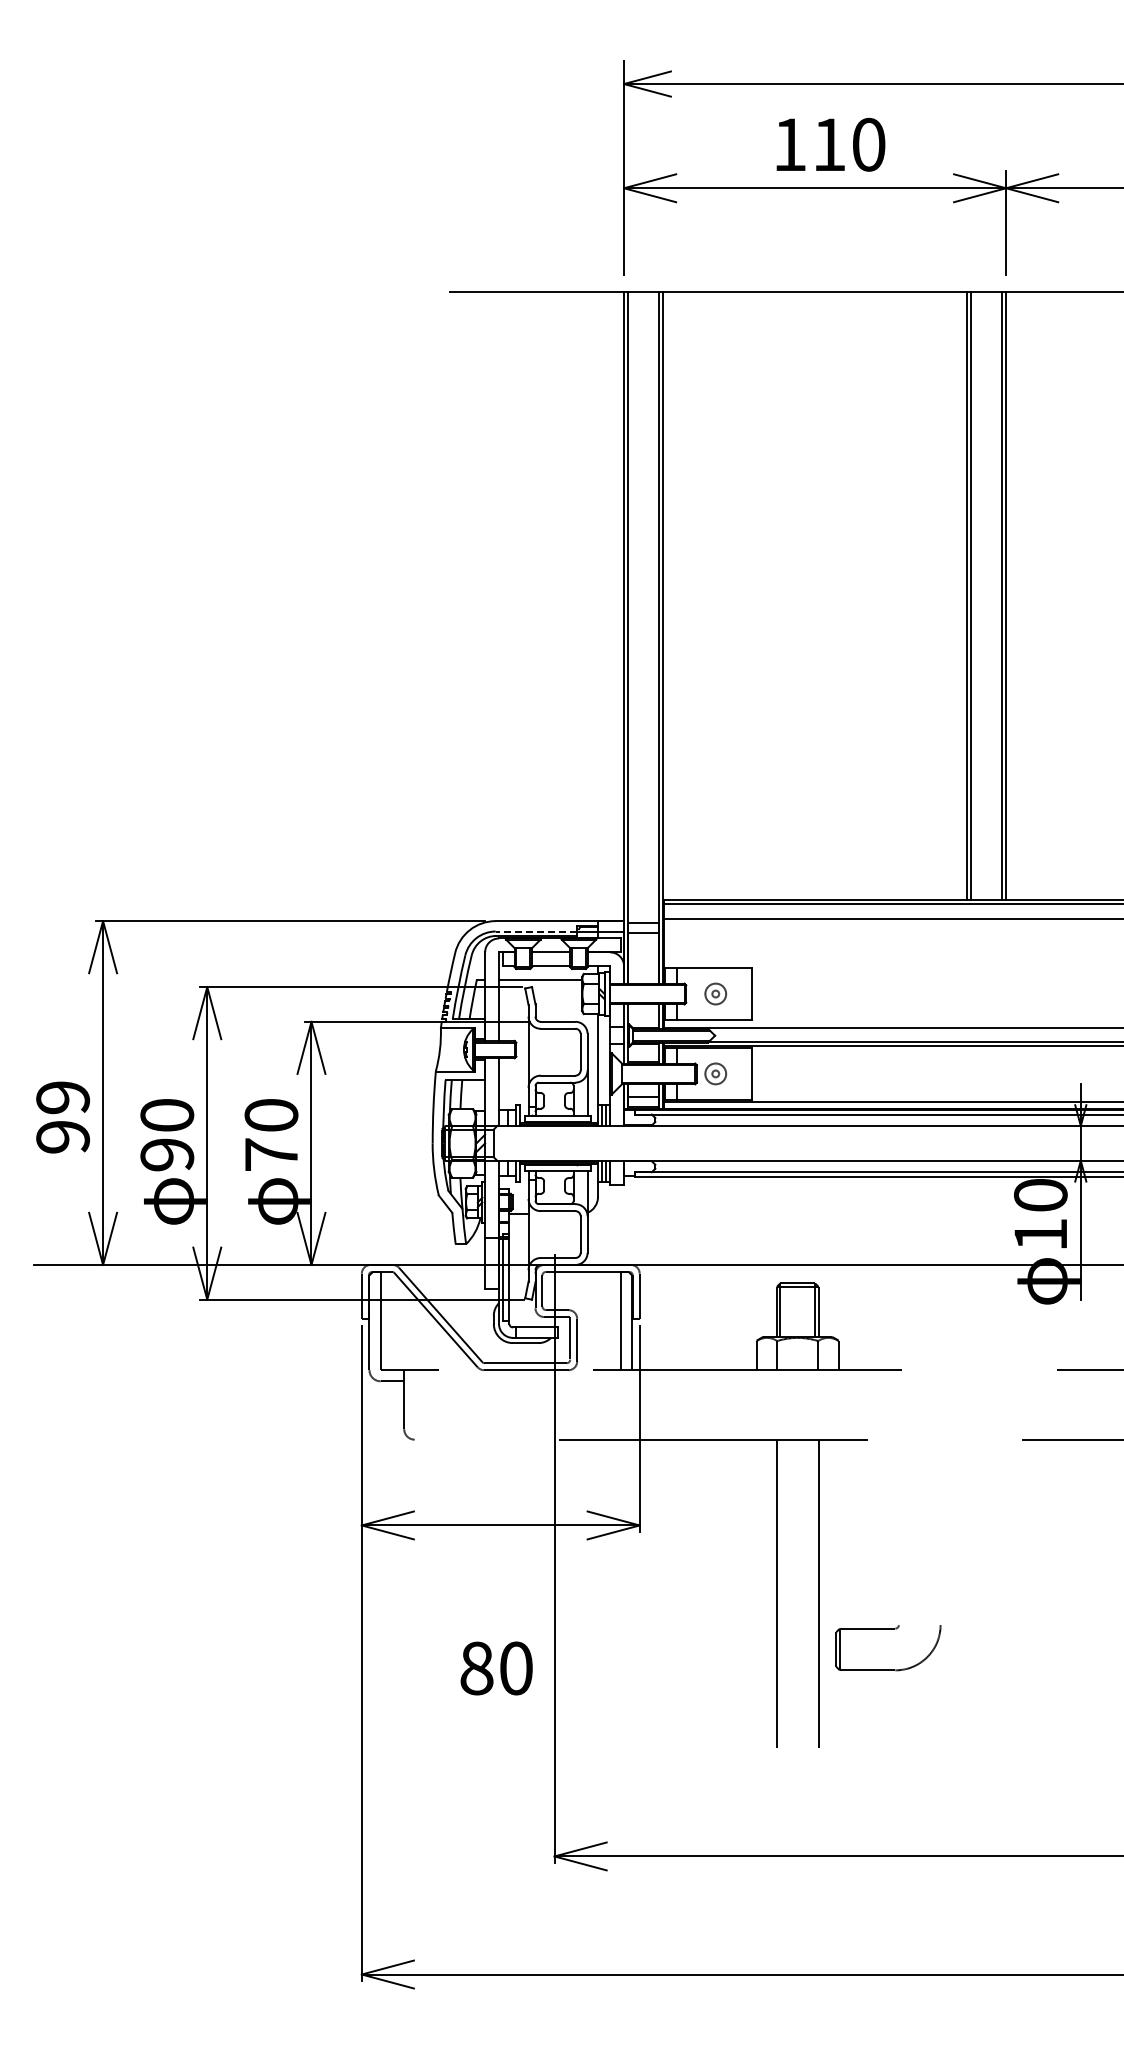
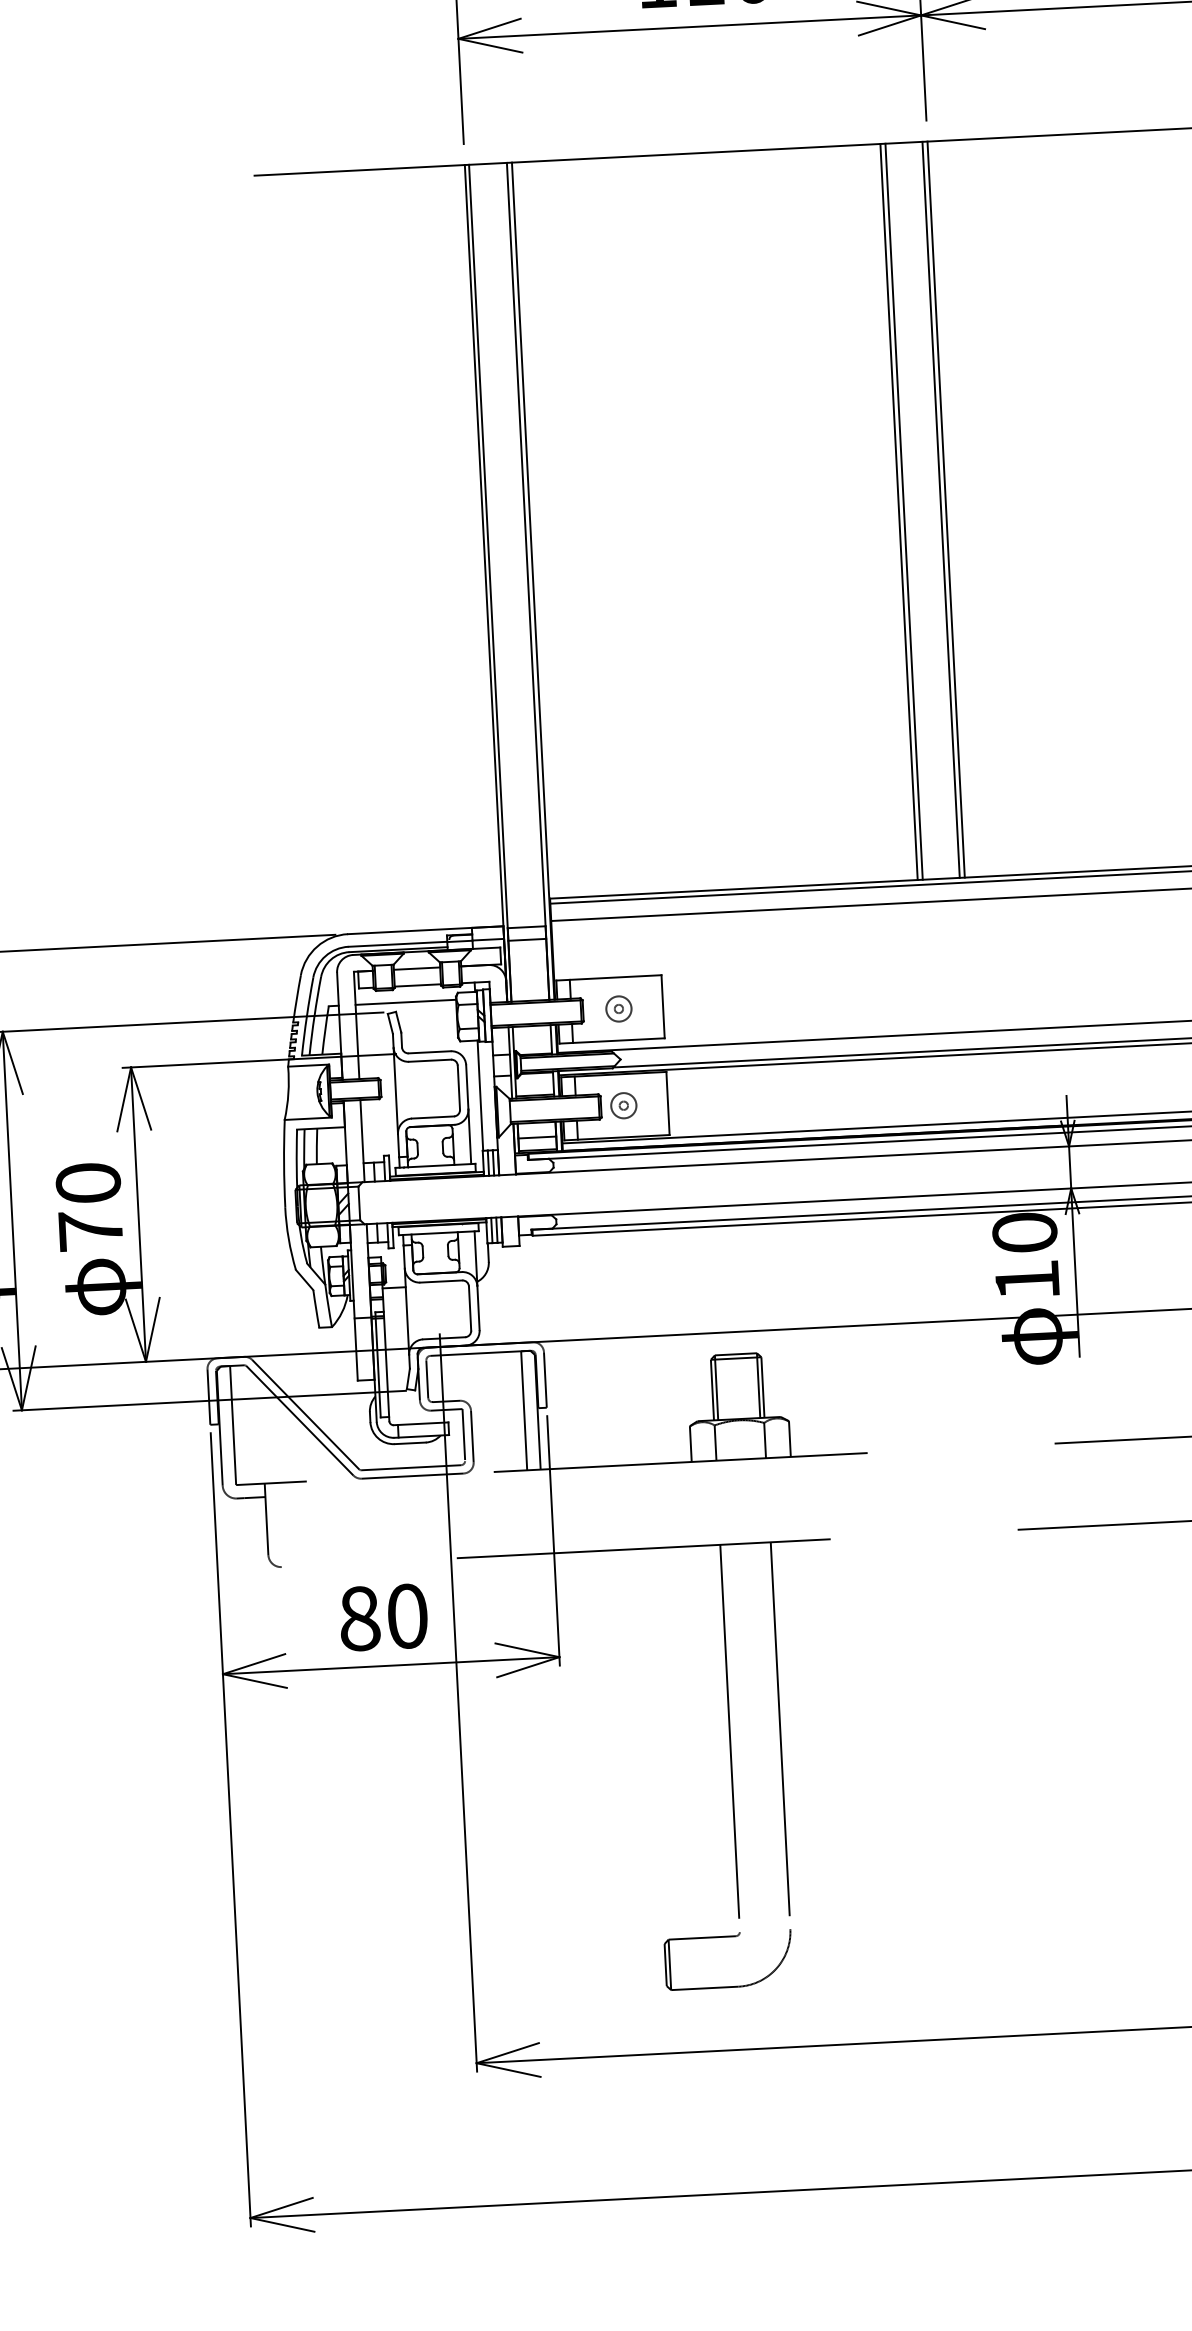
line: (536, 931) -> (398, 944), dashed -> solid
part: (888, 1629) -> (727, 1937), moved
text: (496, 1668) -> (383, 1617), moved

